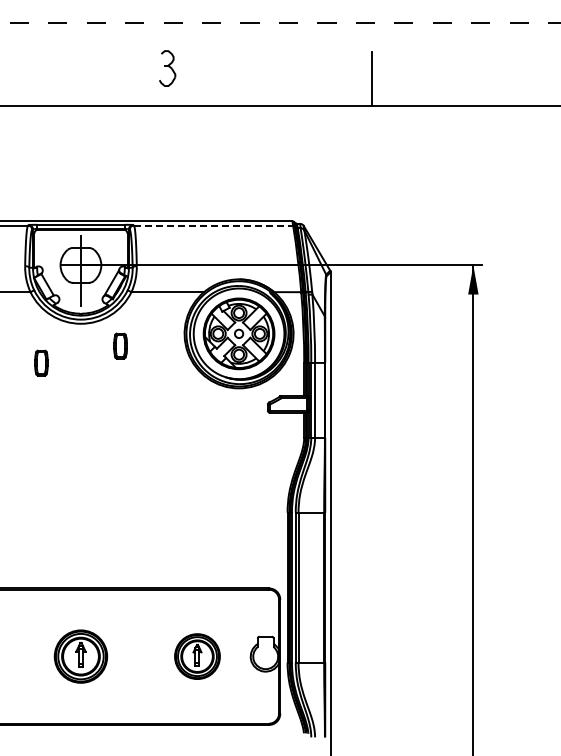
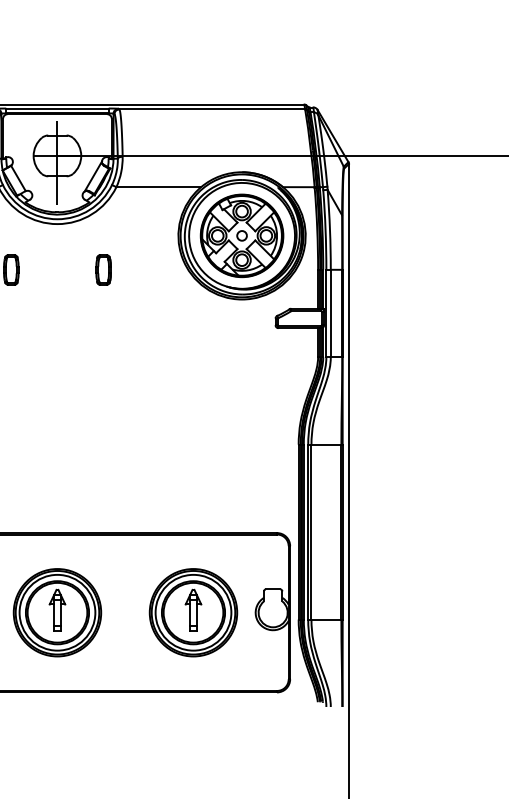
line: (213, 225) -> (212, 109), dashed -> solid
part: (120, 345) -> (103, 269), moved
part: (80, 656) -> (56, 612), size x1.43
part: (197, 656) -> (193, 612), size x1.67

